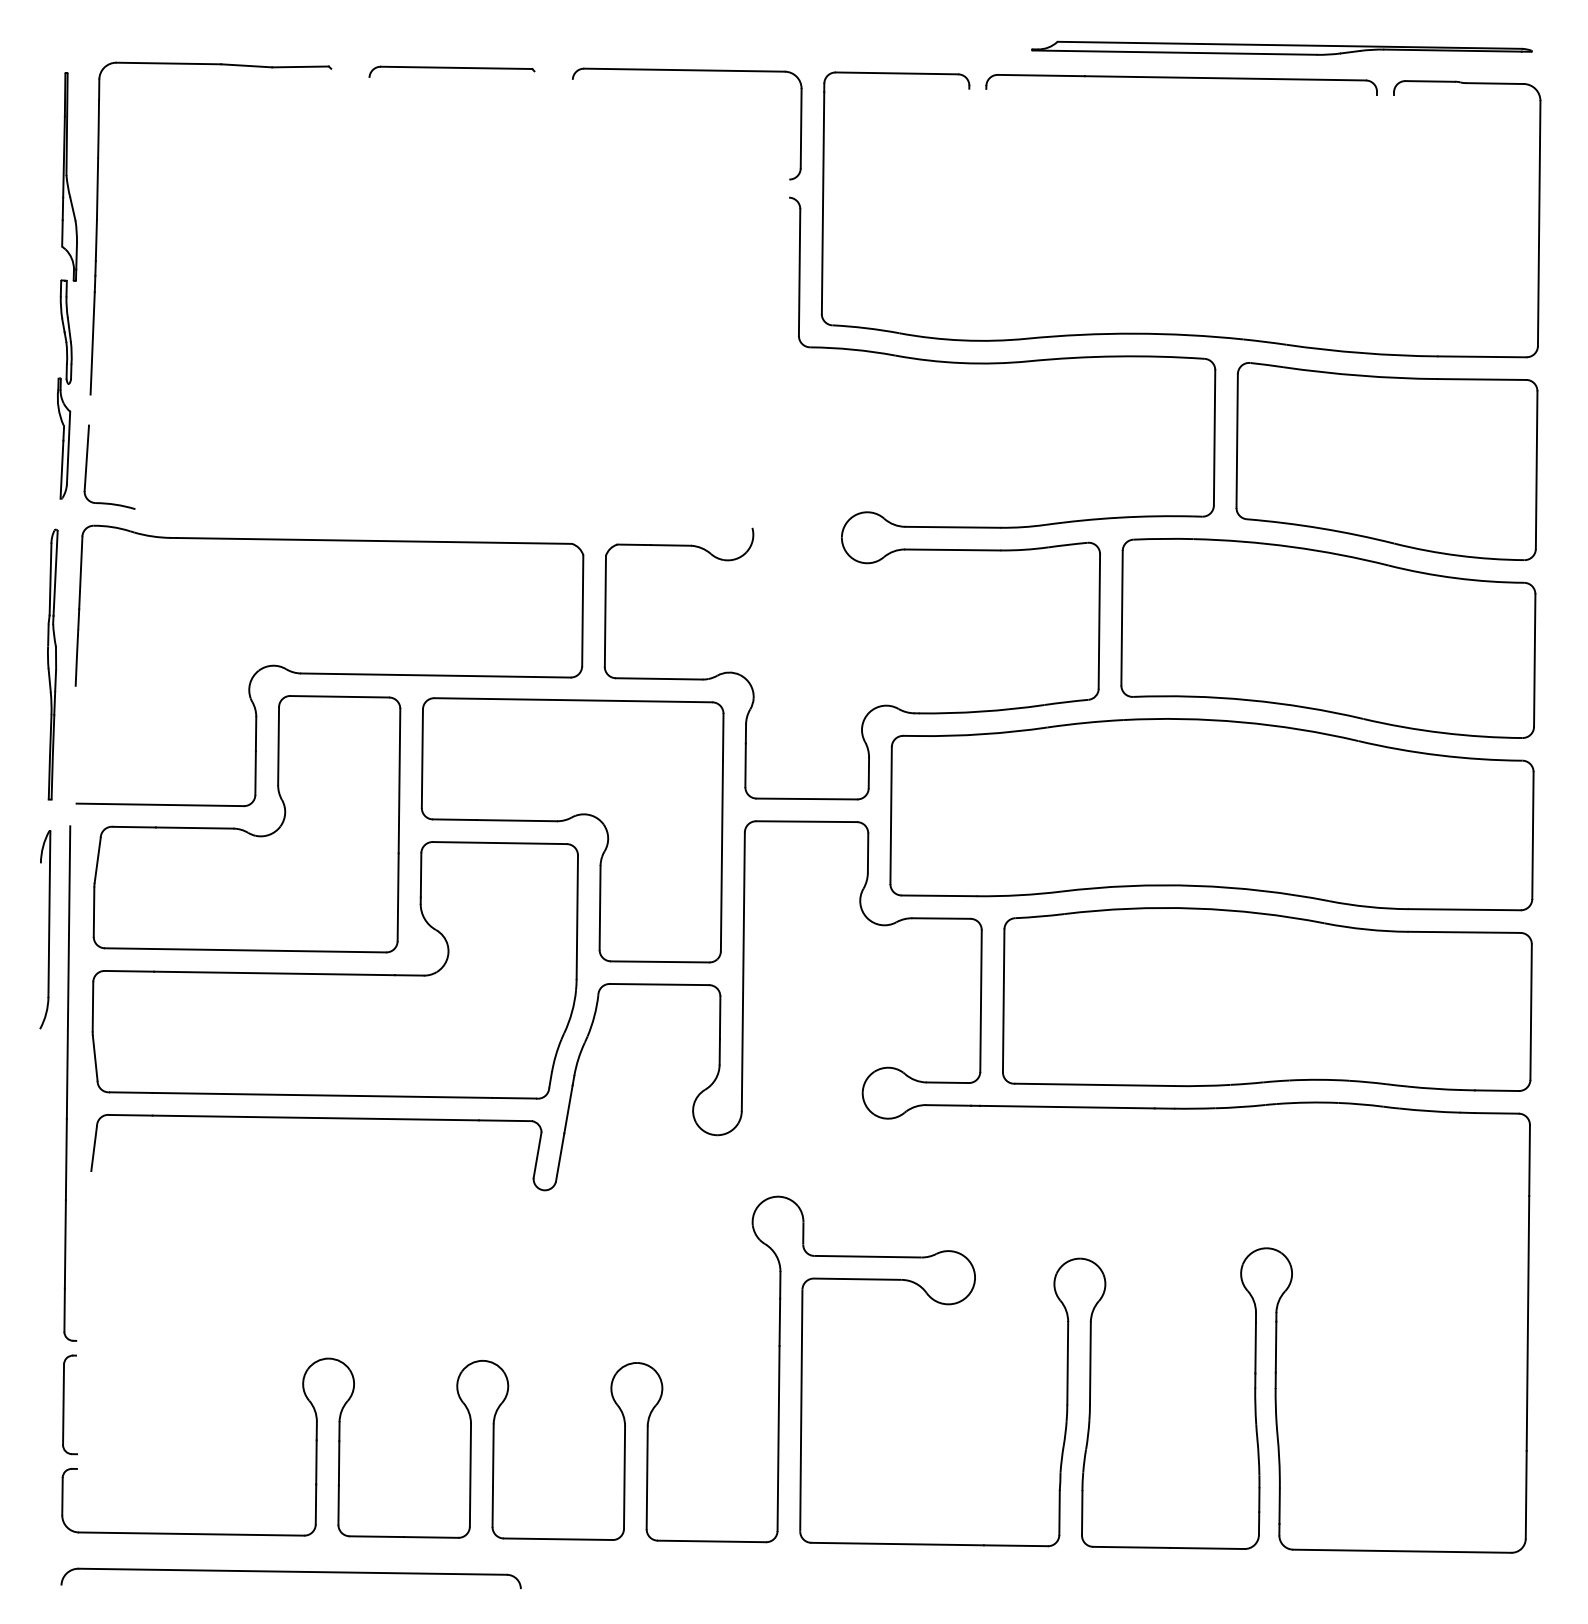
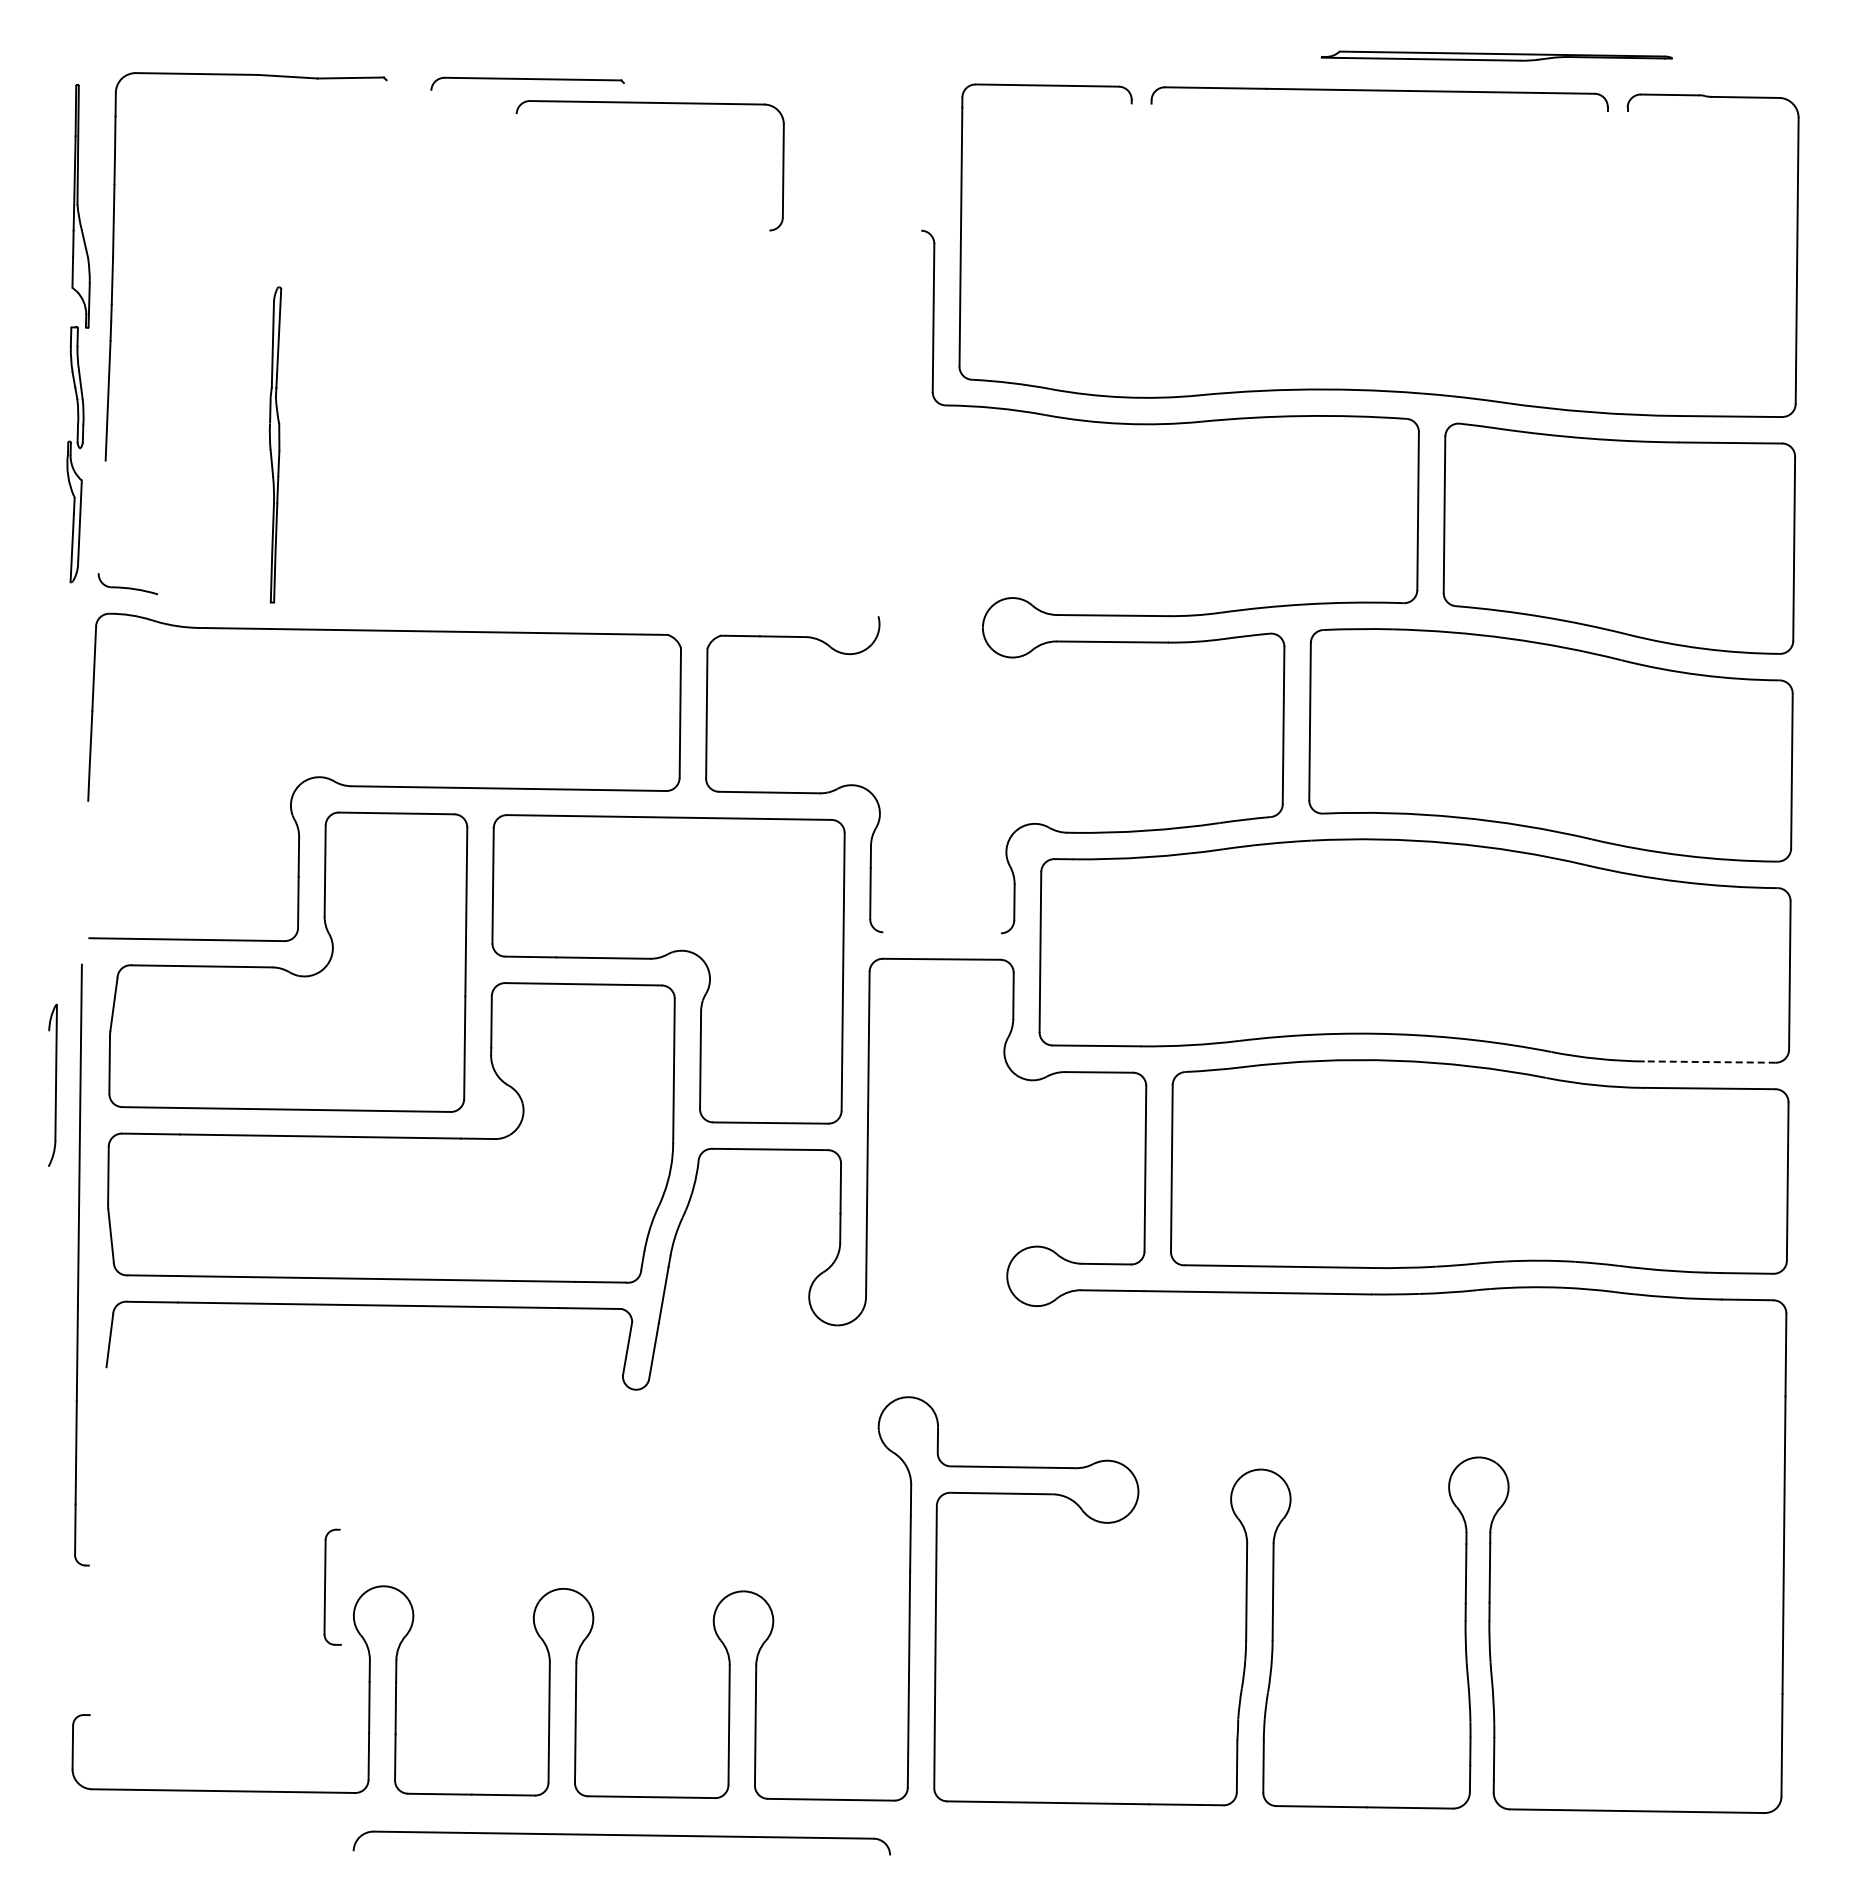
part: (1281, 47) -> (1496, 55), size x0.6
part: (686, 70) -> (649, 103), moved
line: (86, 457) -> (100, 534), removed
part: (52, 664) -> (275, 444), moved
line: (806, 798) -> (941, 932), removed
line: (1464, 910) -> (1710, 1062), solid -> dashed
part: (45, 929) -> (52, 1085), size x0.7
part: (63, 1404) -> (325, 1586), moved
part: (293, 1572) -> (624, 1836), moved

